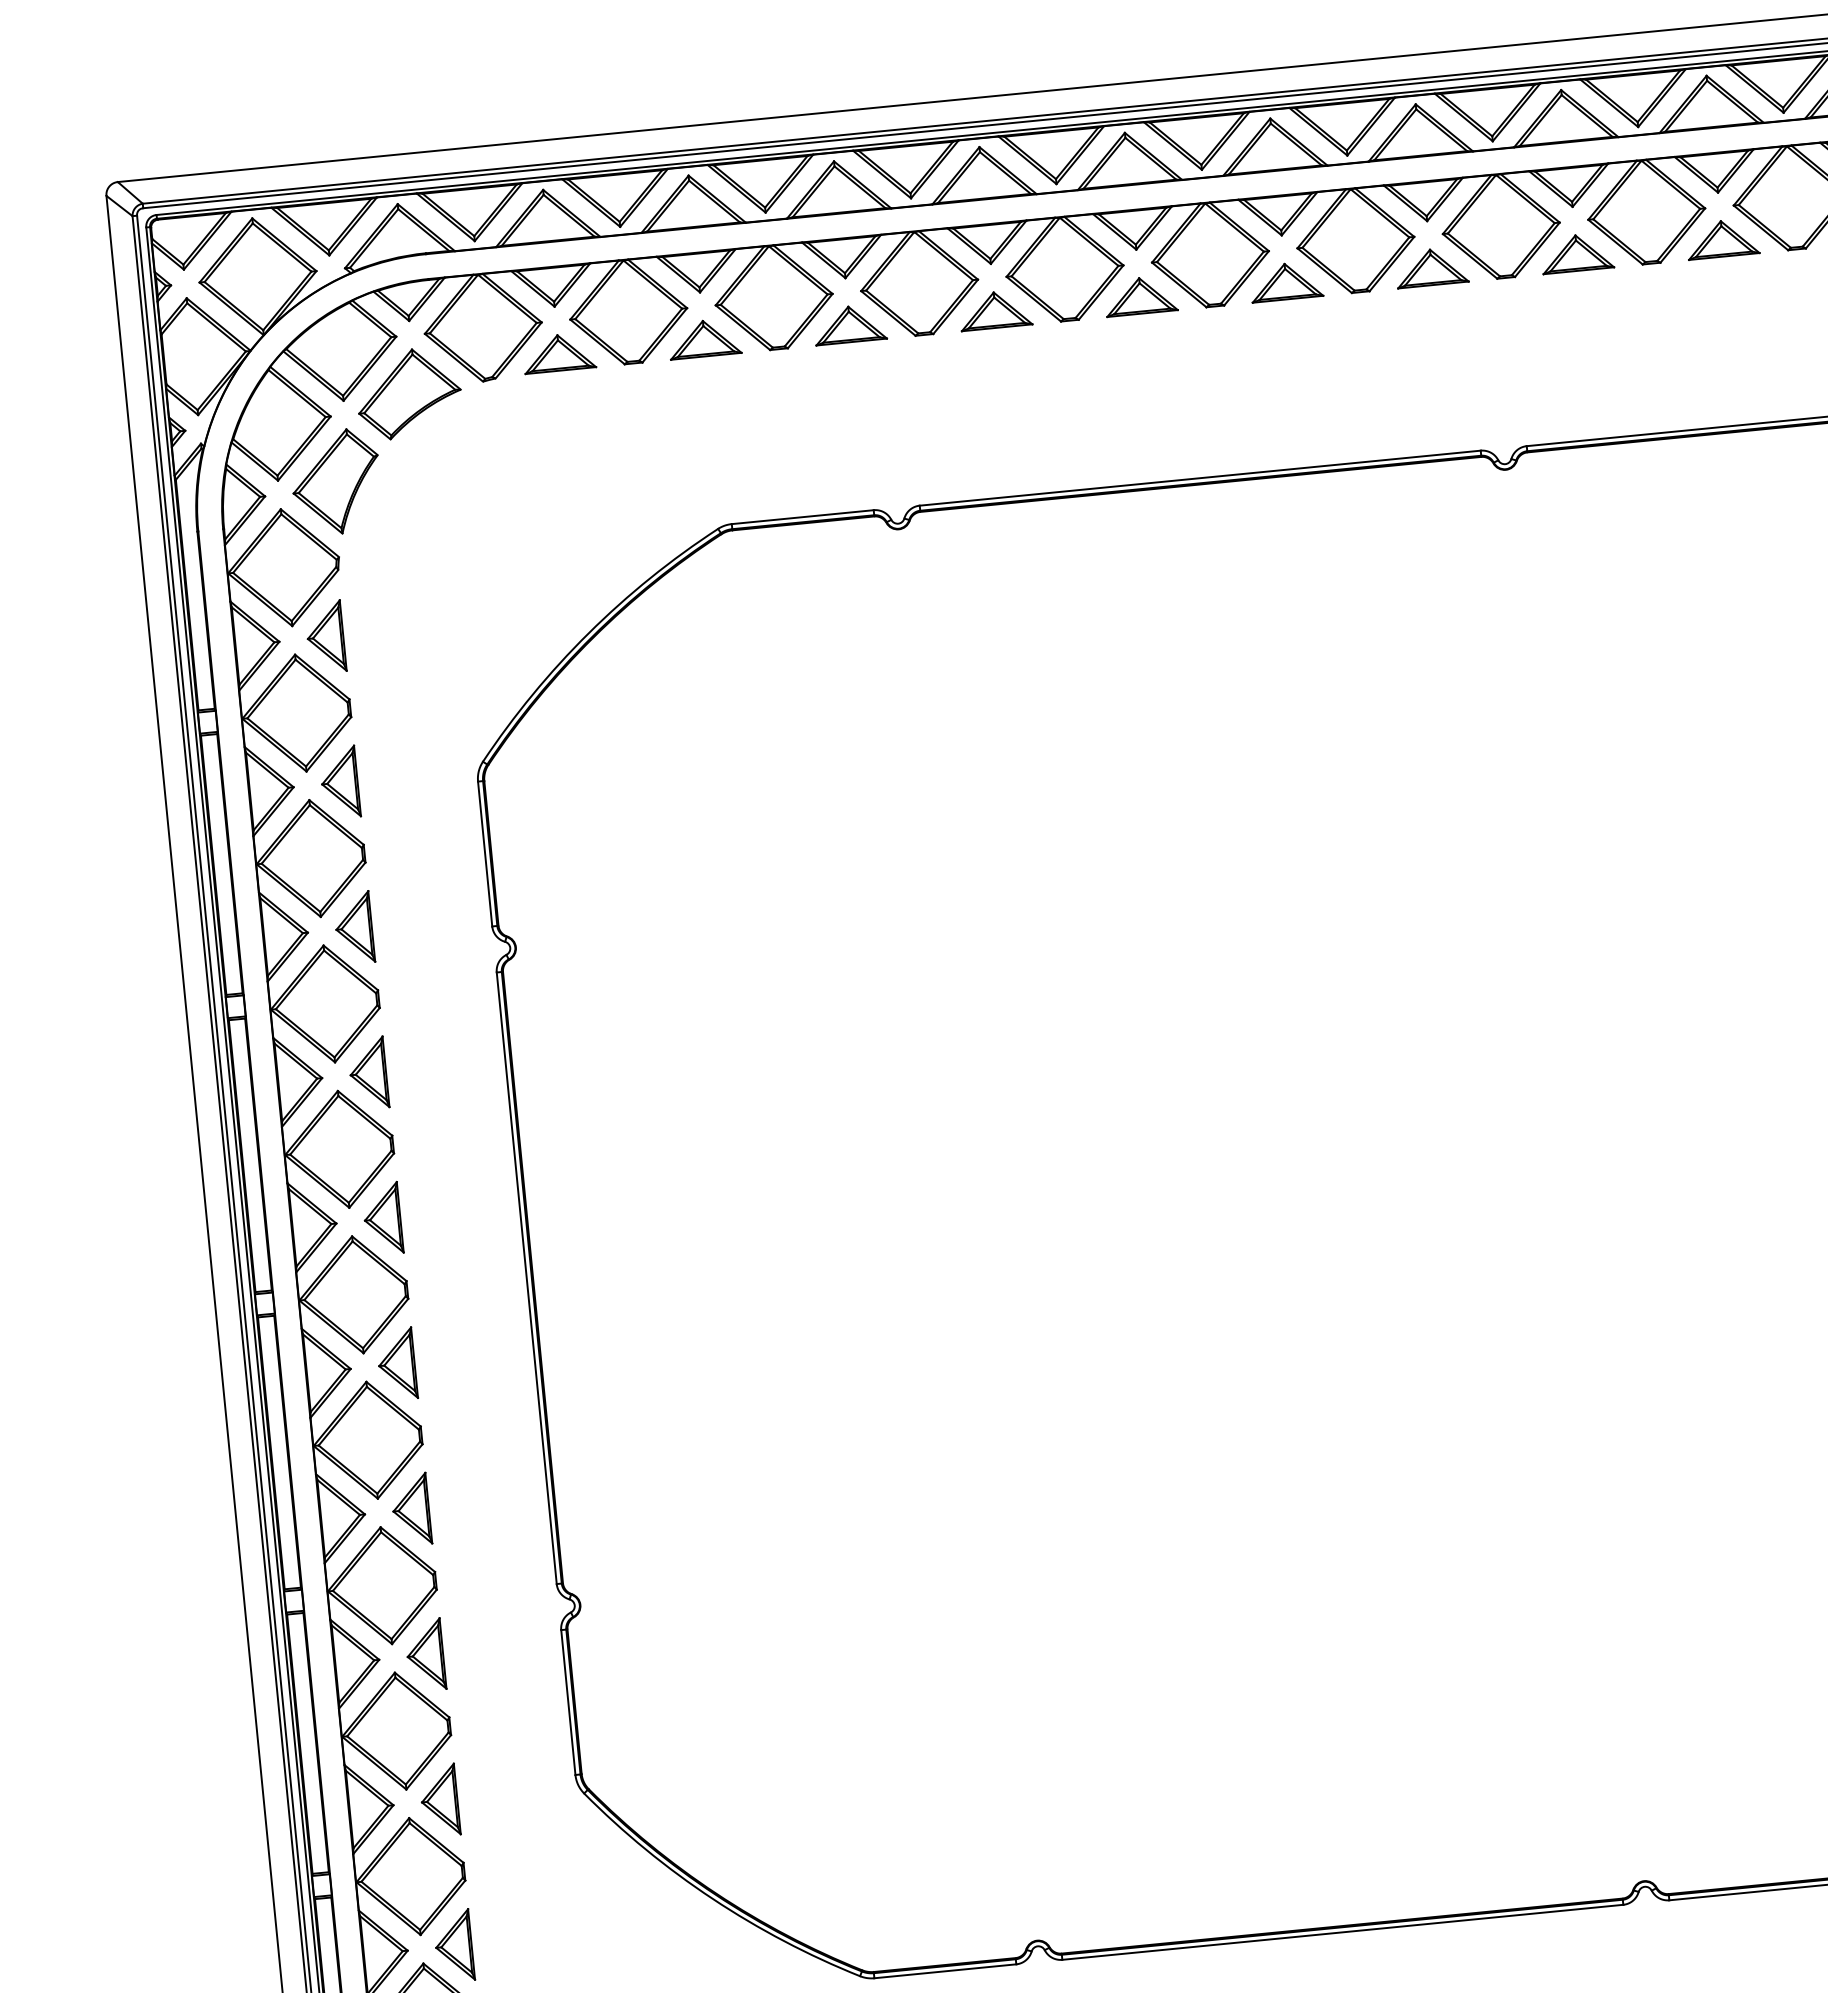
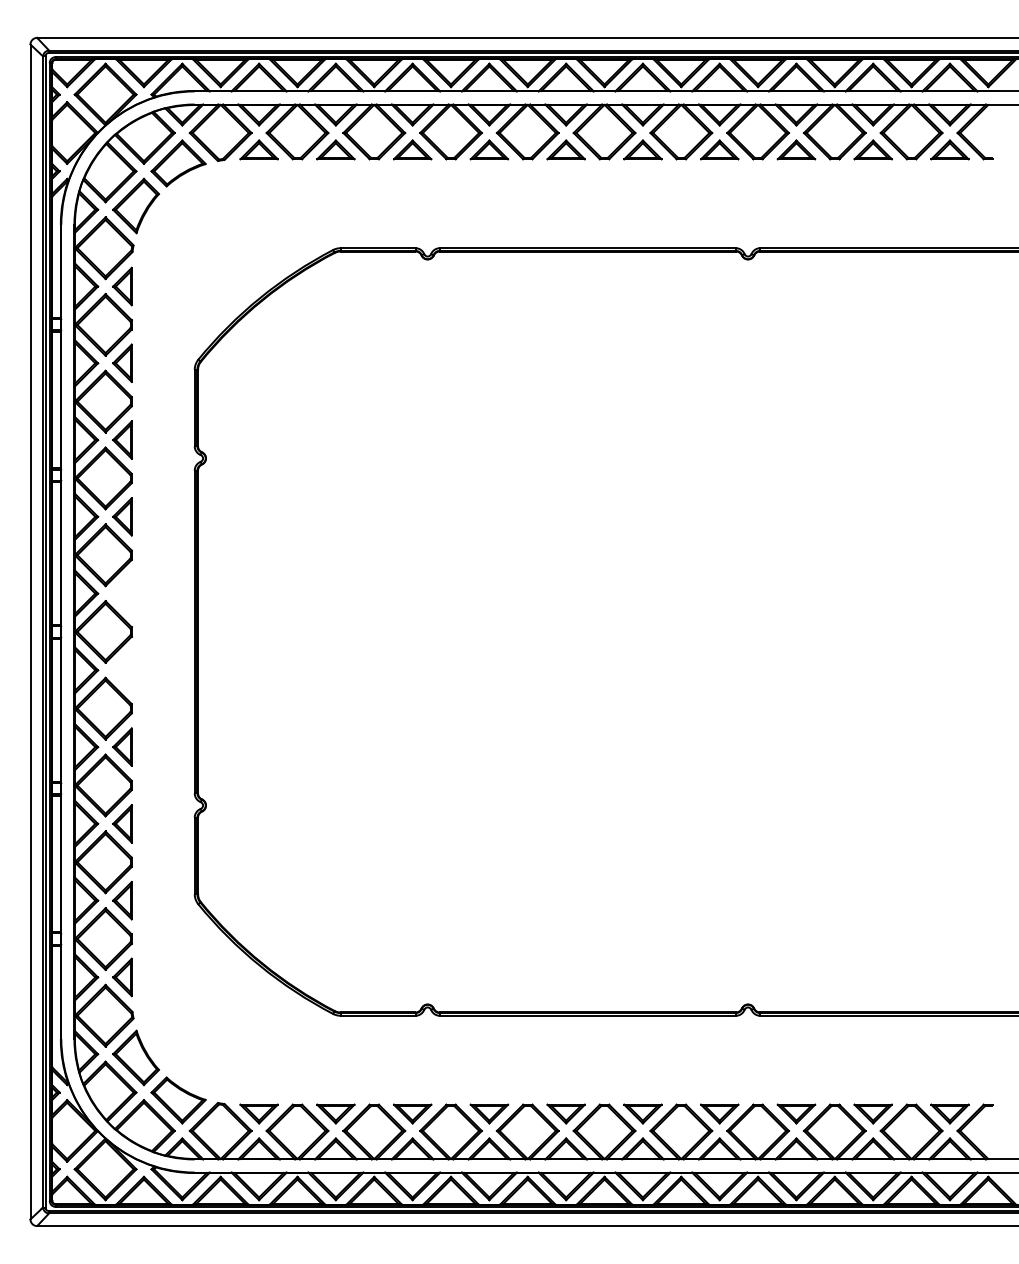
part: (382, 1218) -> (122, 593), removed
part: (397, 1364) -> (122, 670), removed

